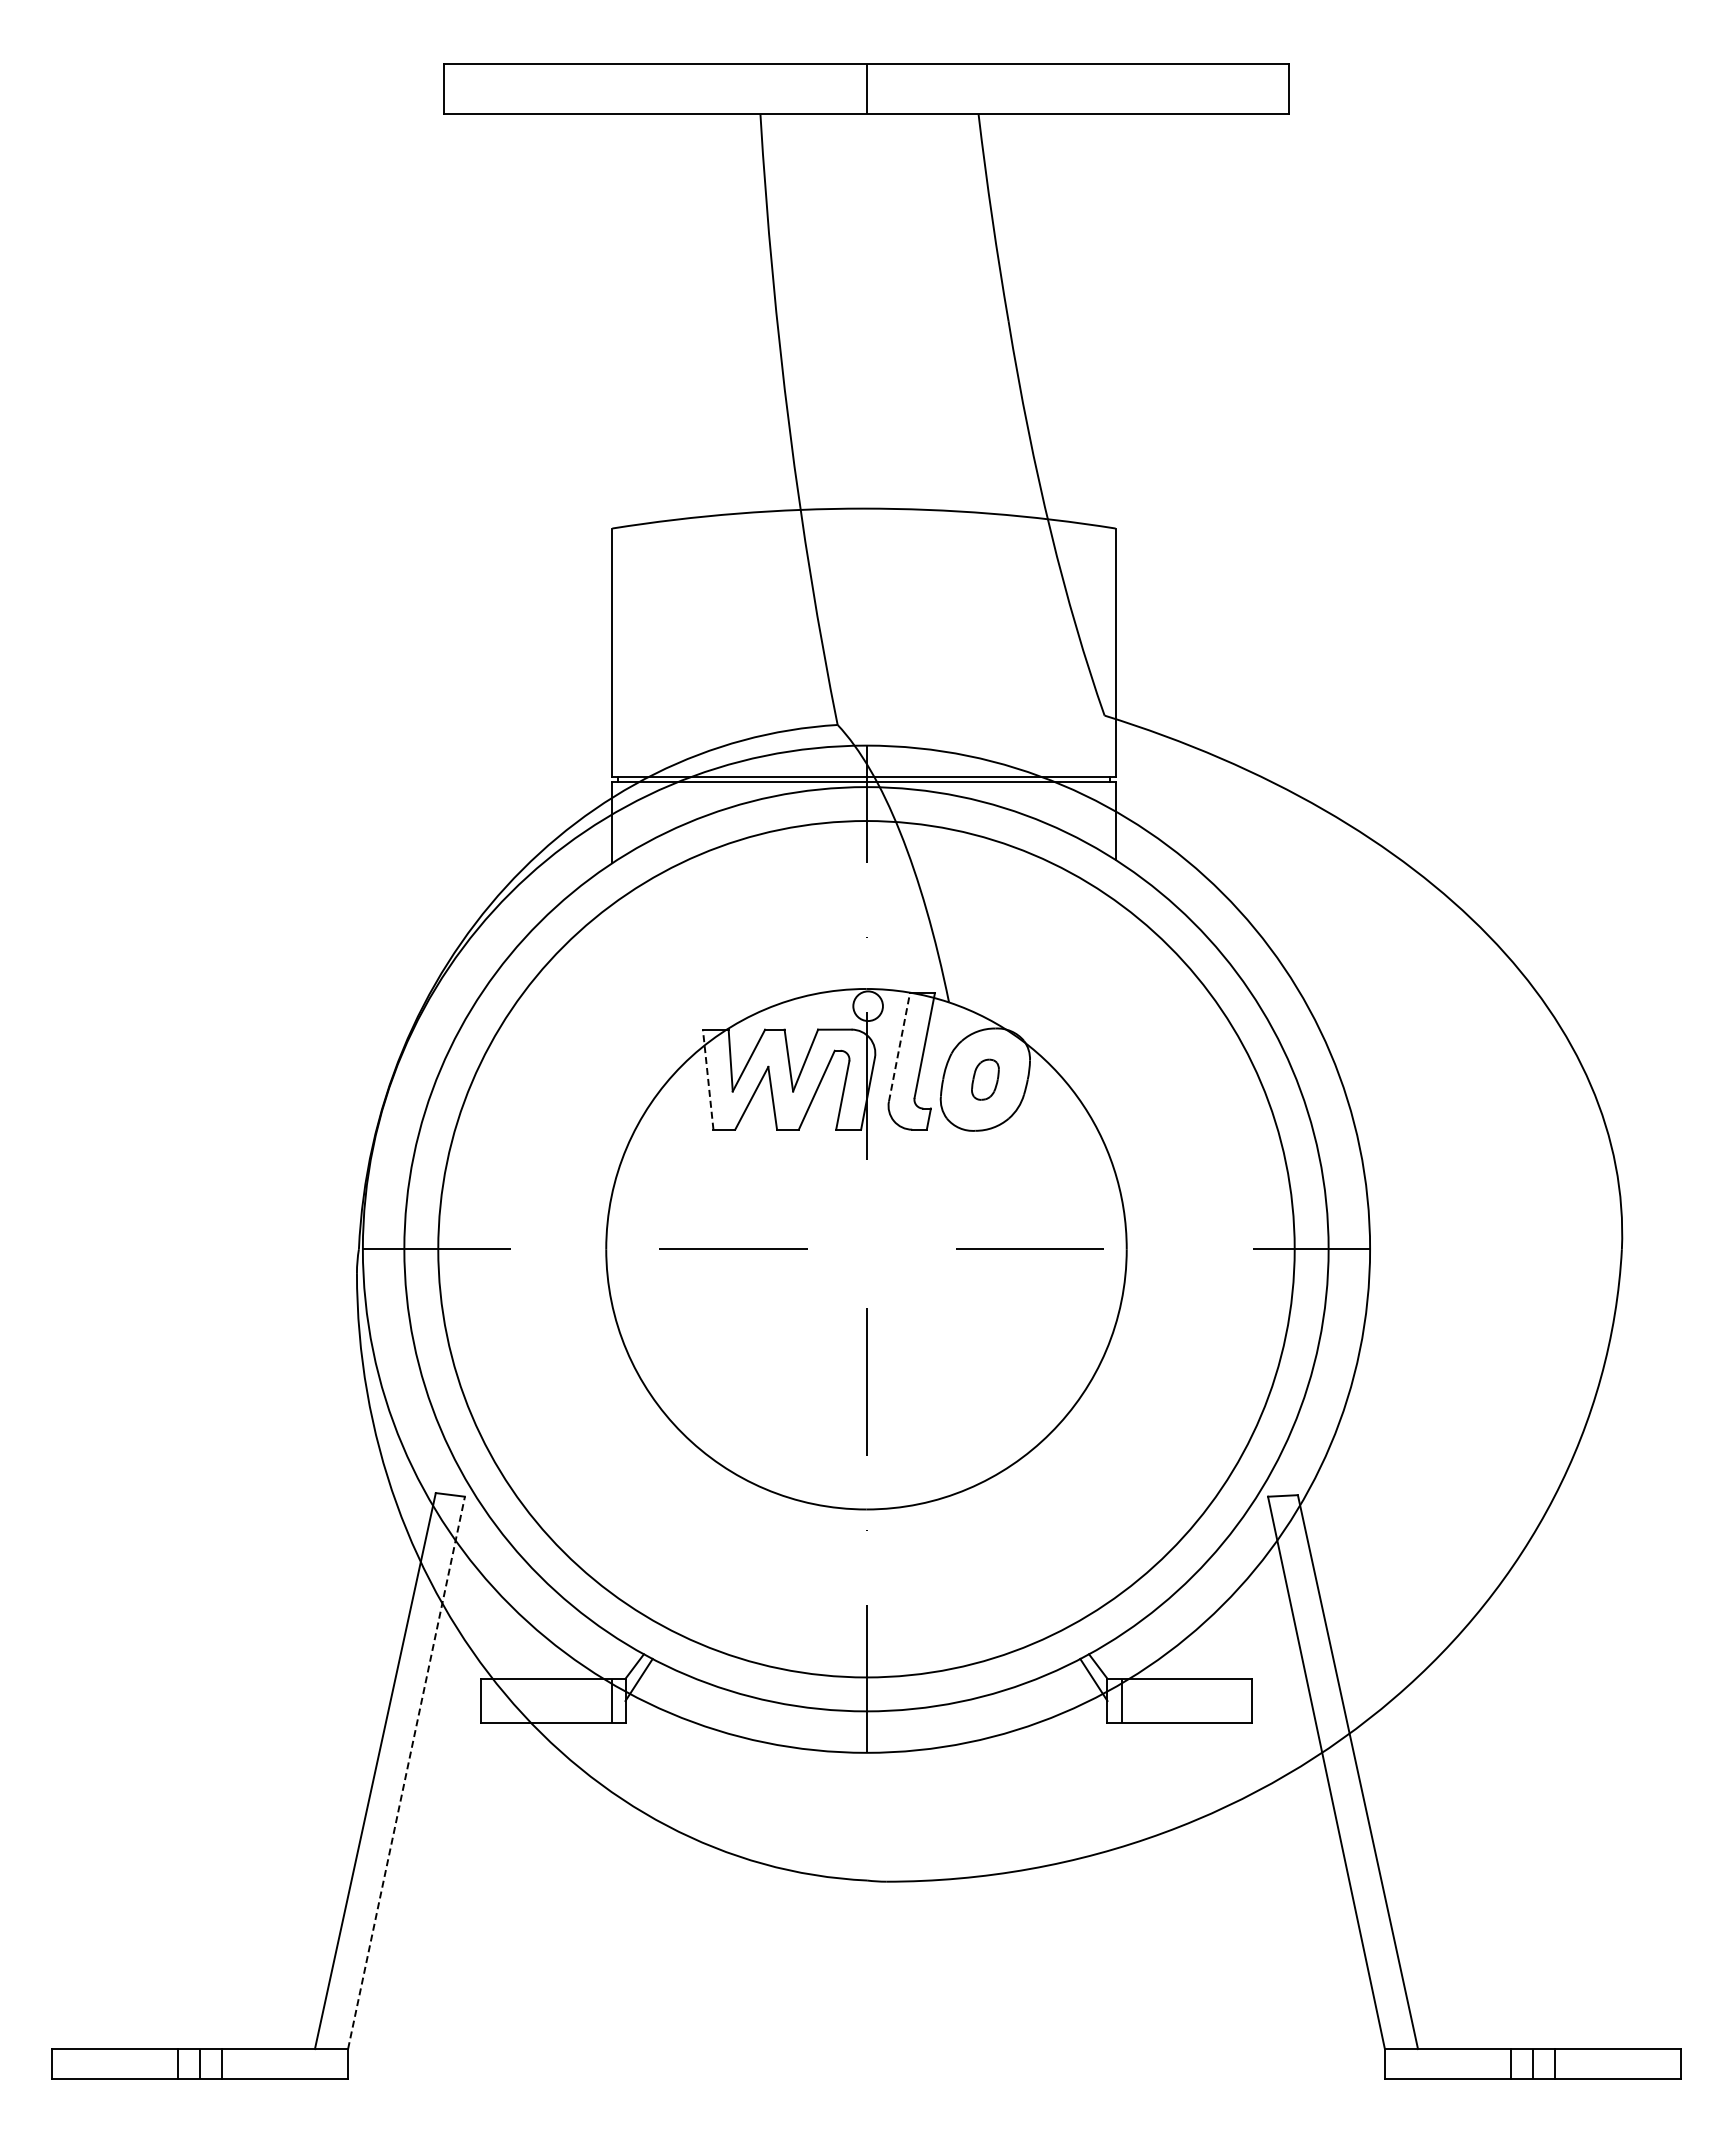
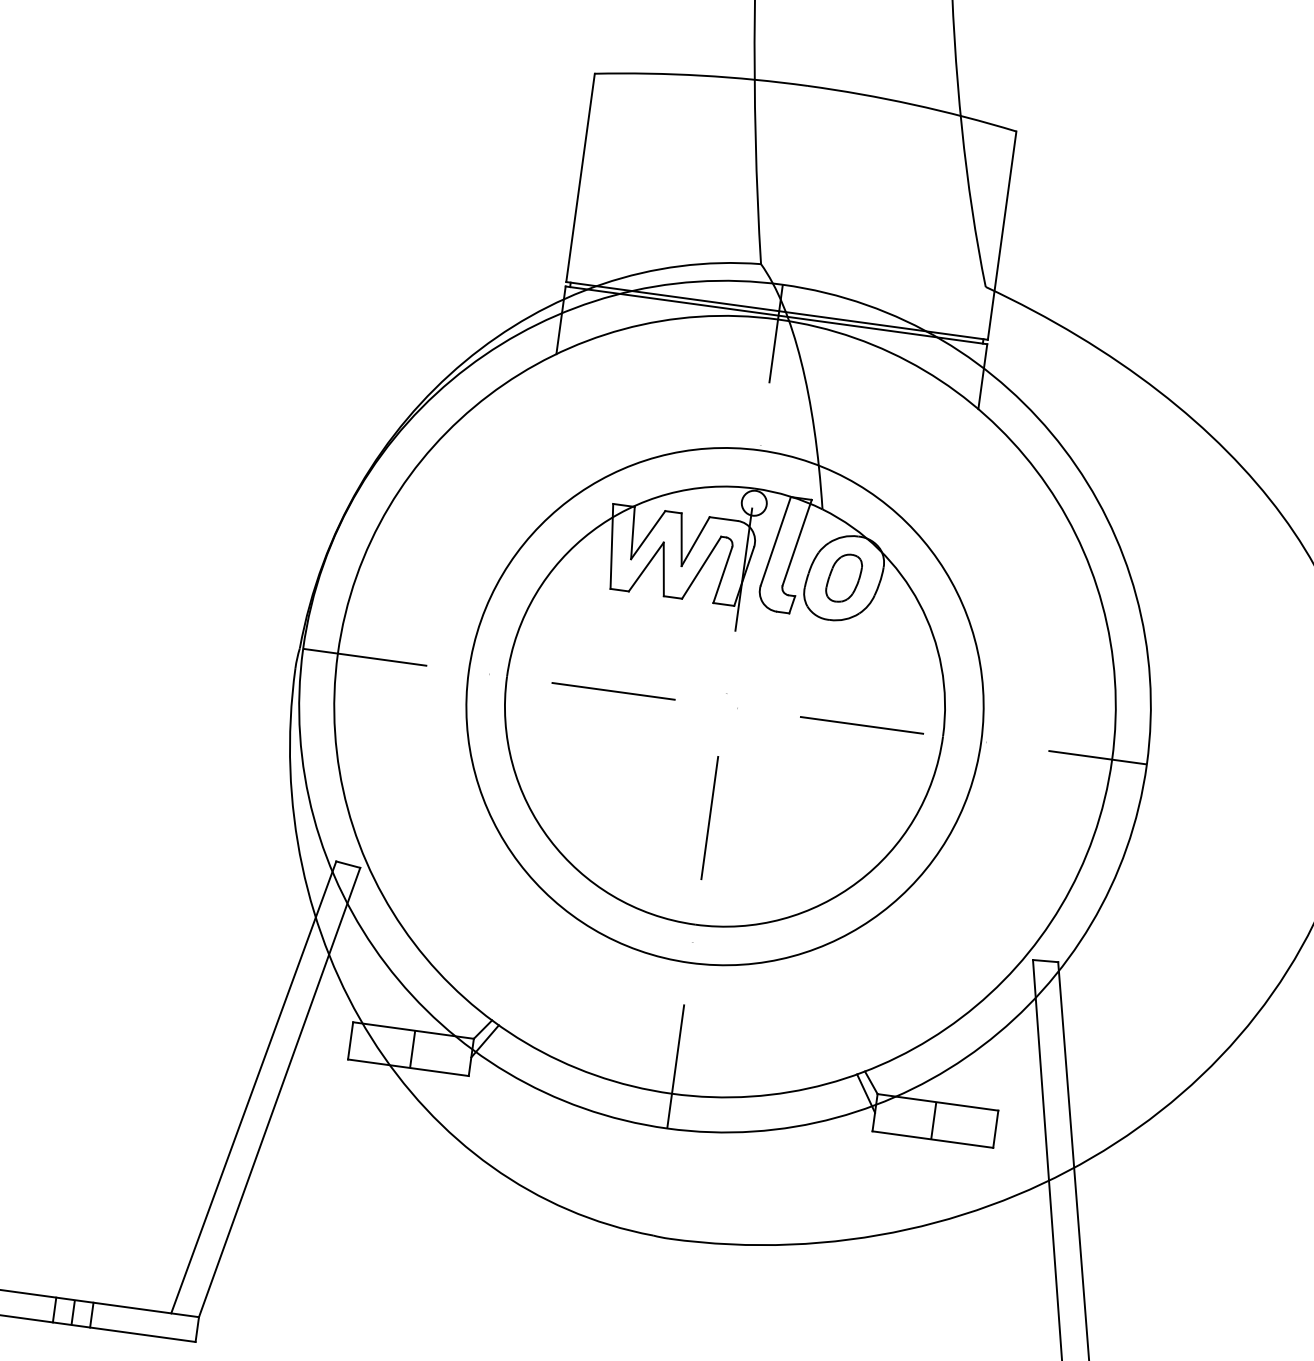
line: (899, 1046) -> (775, 540), dashed -> solid
line: (708, 1079) -> (612, 546), dashed -> solid
part: (985, 1079) -> (844, 578), size x1.43
circle: (866, 1249) -> (725, 706), size x0.71
line: (612, 1700) -> (412, 1048), moved
line: (1121, 1700) -> (933, 1120), moved
line: (406, 1772) -> (279, 1092), dashed -> solid

